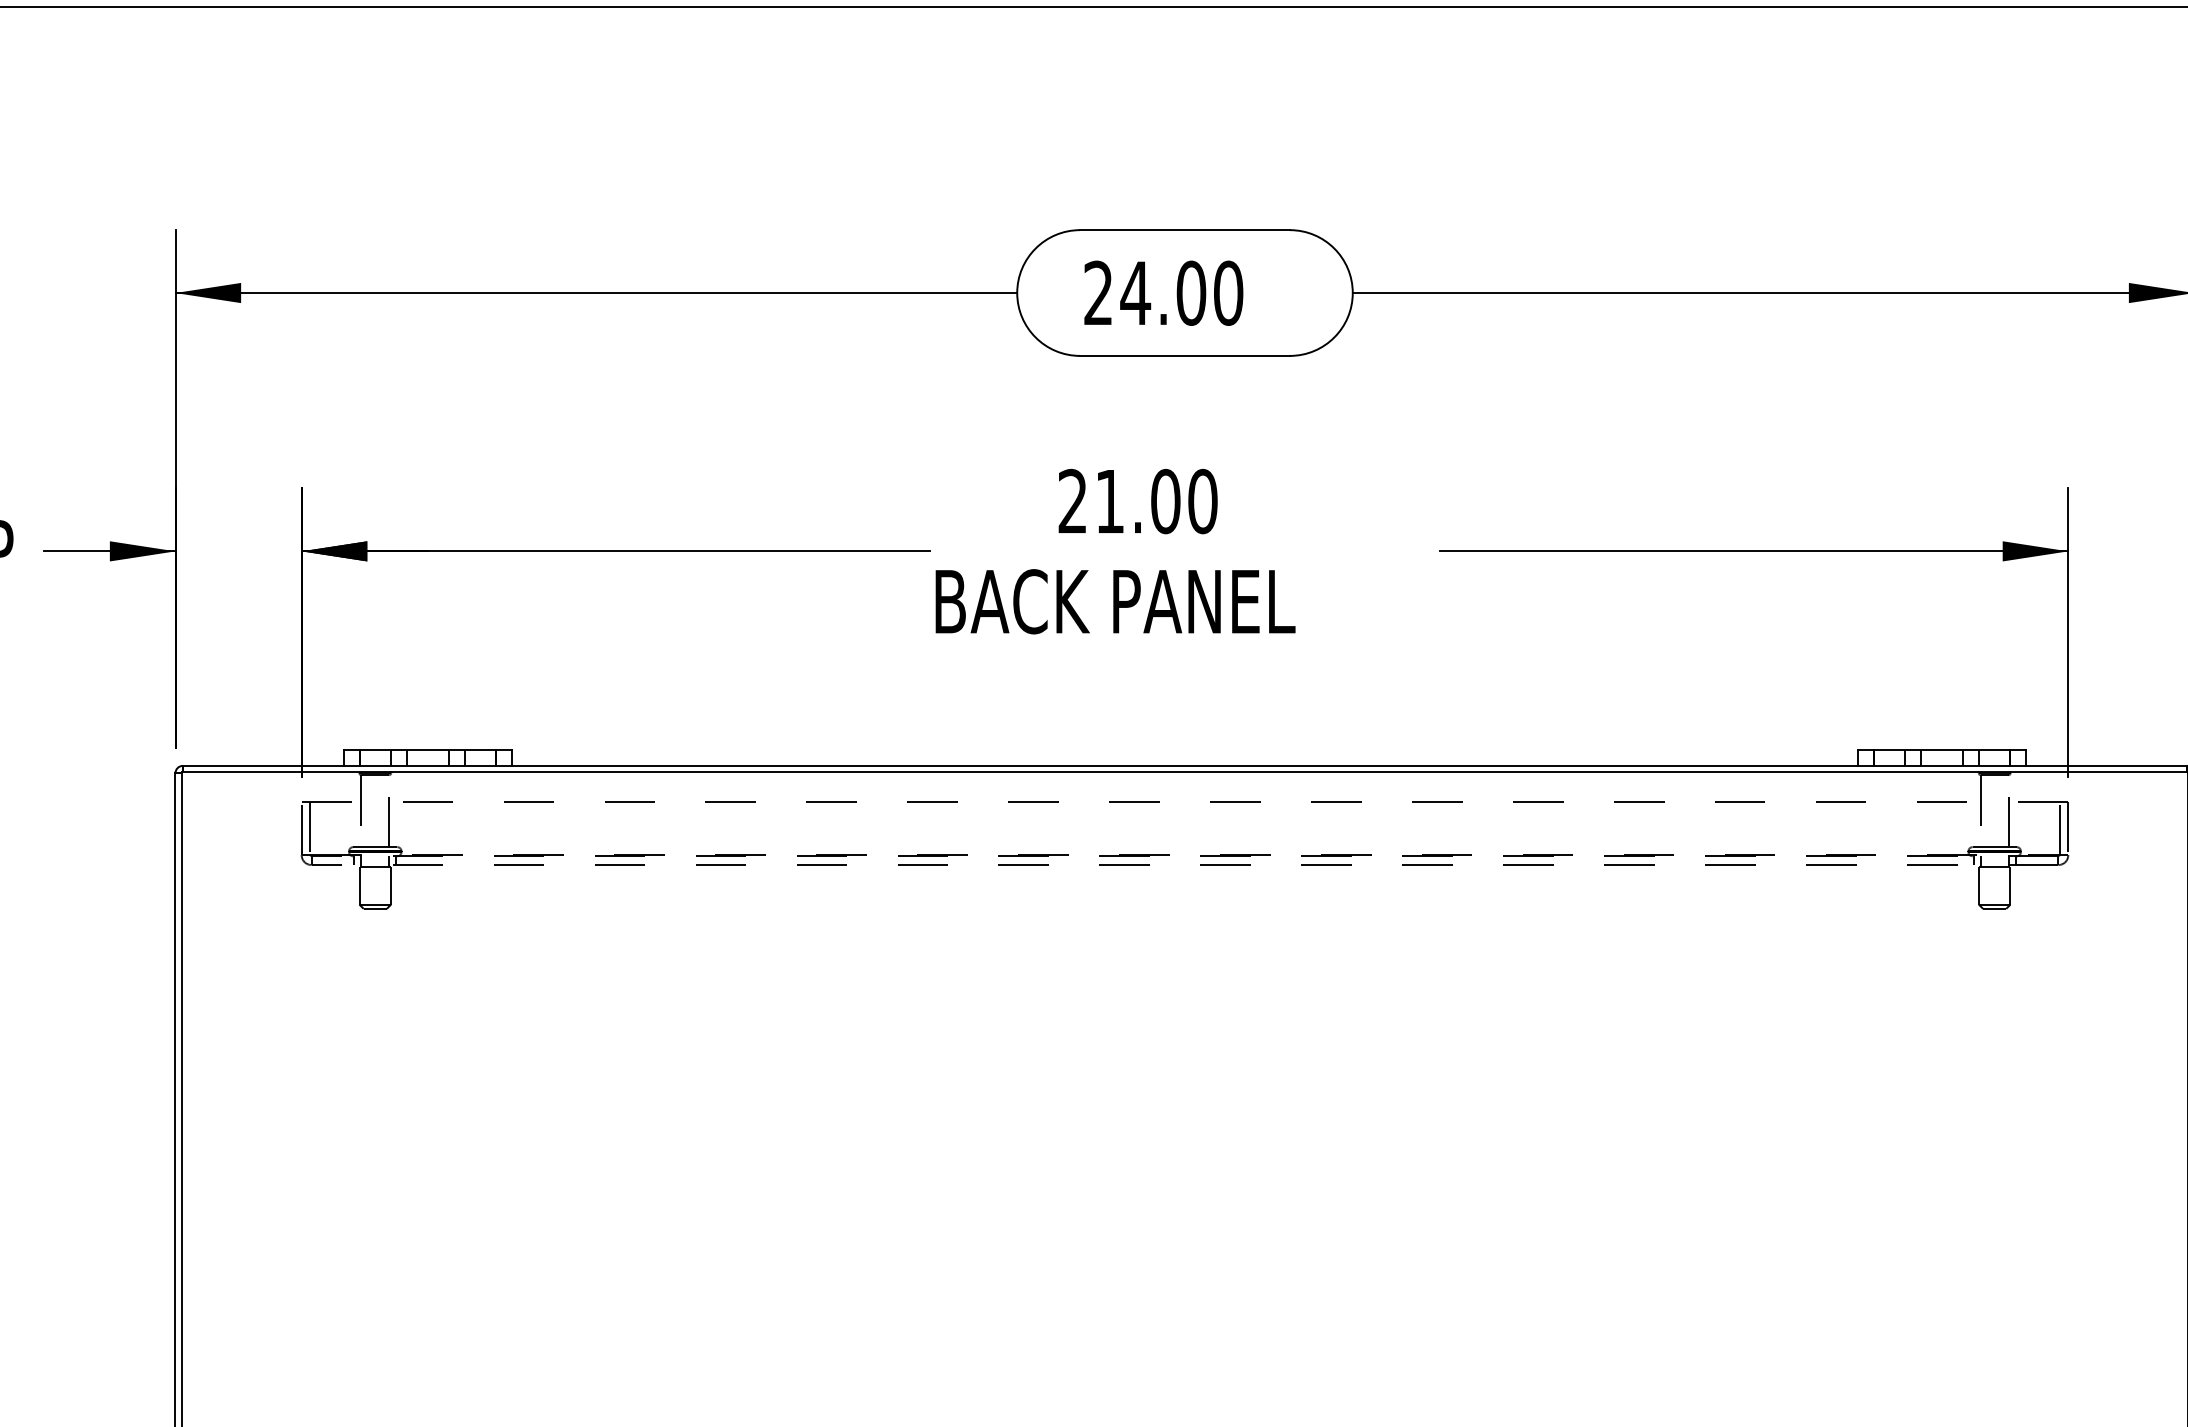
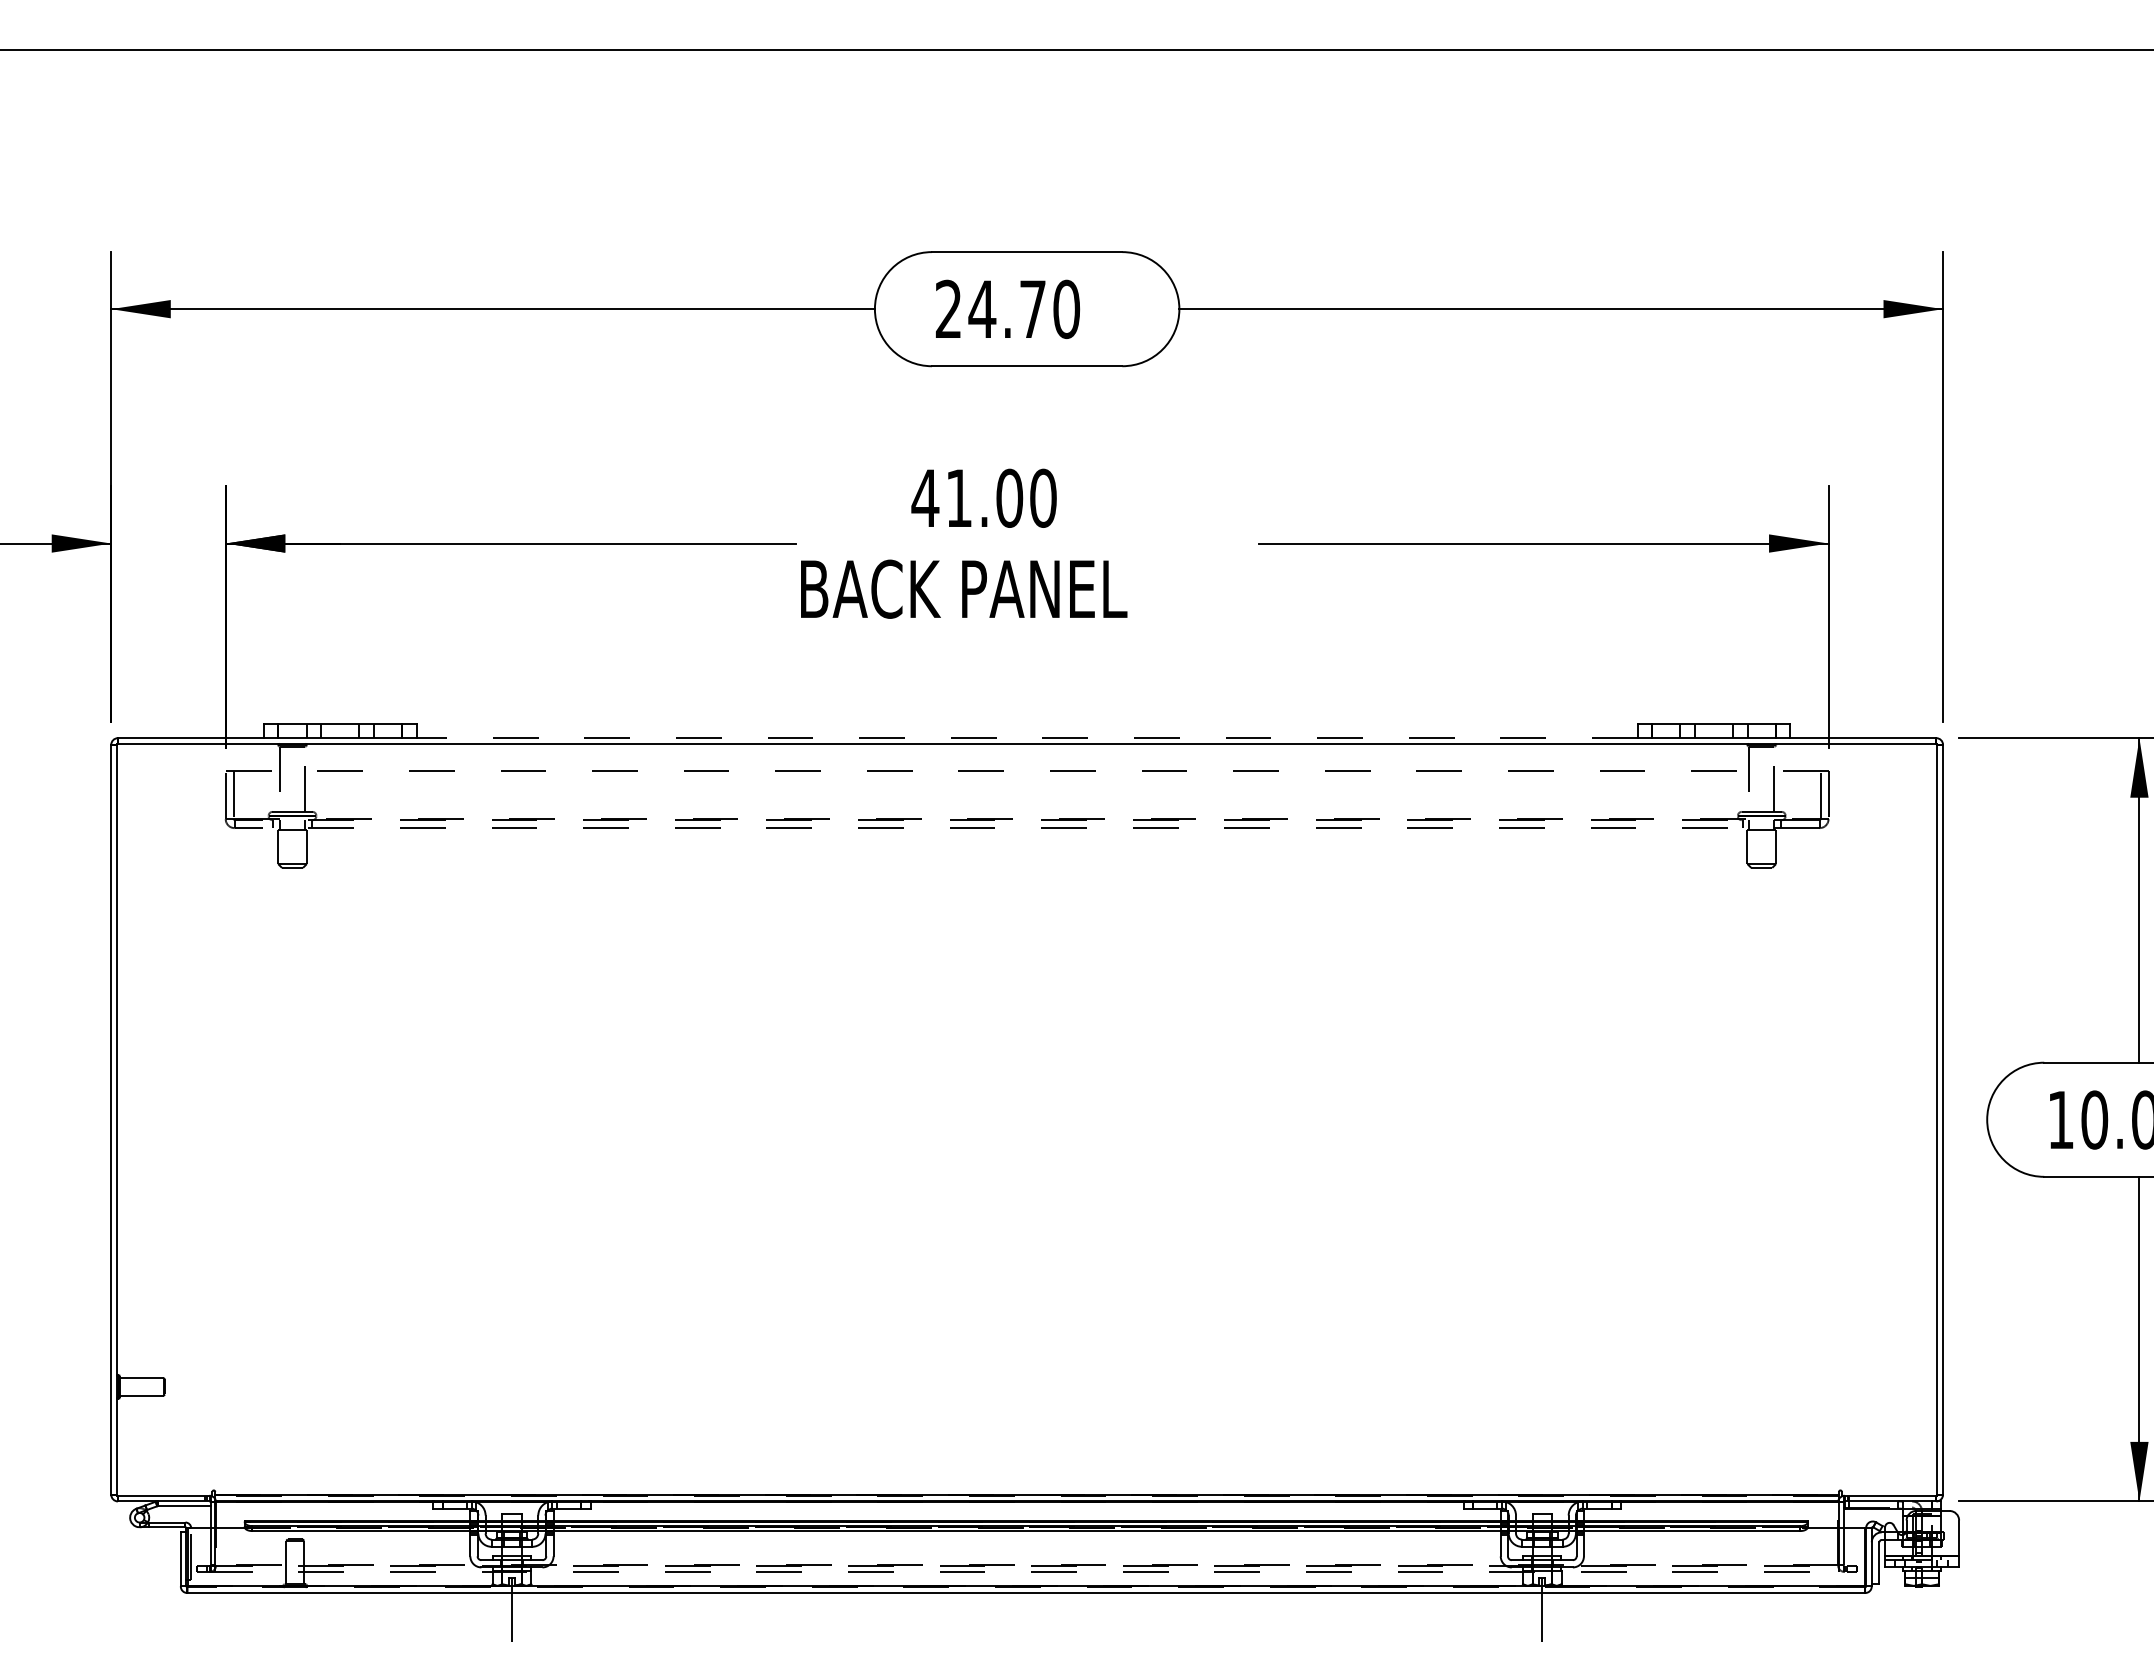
text: (1190, 293) -> (1032, 309), 24.00 -> 24.70
text: (1072, 500) -> (925, 497), 21.00 -> 41.00
line: (1185, 766) -> (1027, 738), solid -> dashed

